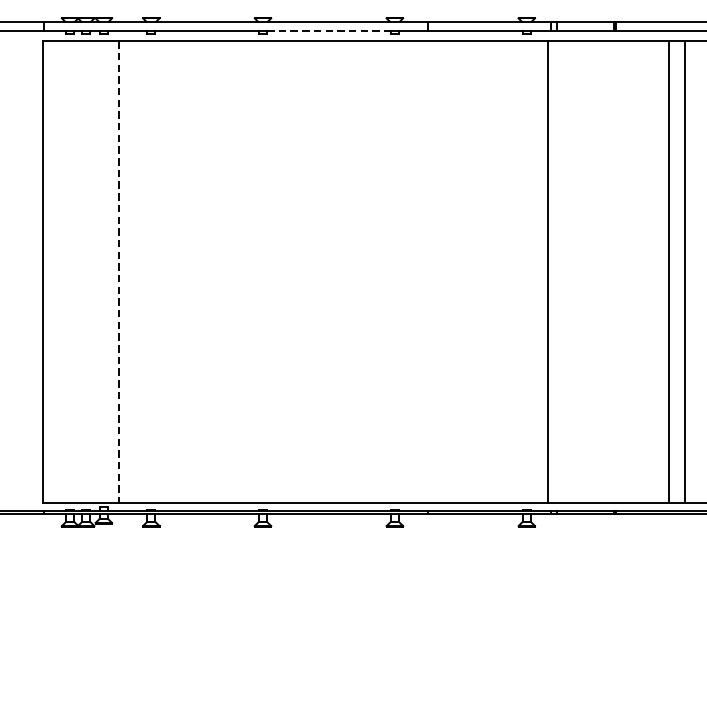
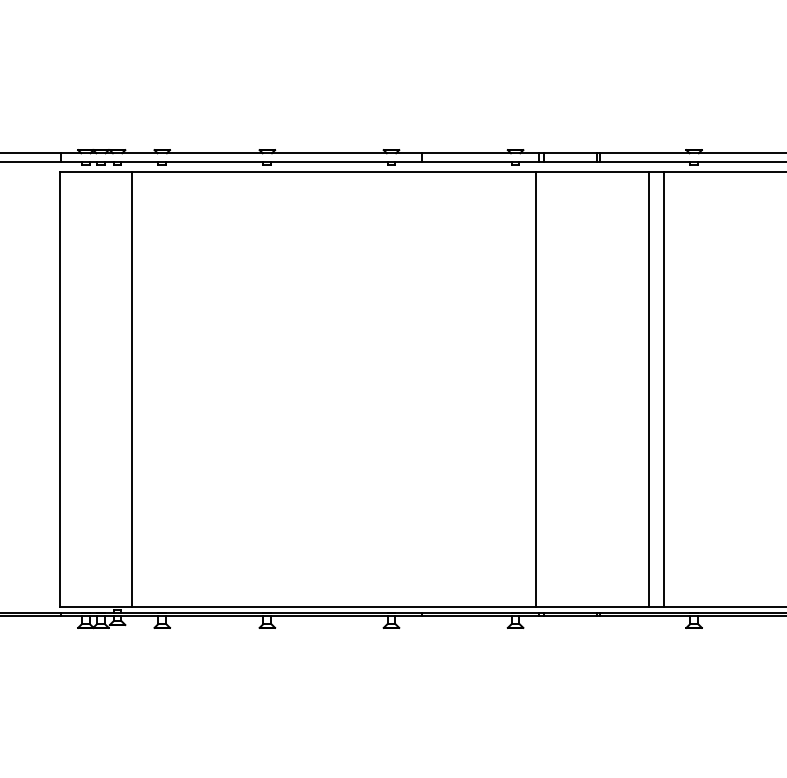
line: (329, 30) -> (329, 161), dashed -> solid
line: (118, 272) -> (131, 389), dashed -> solid

